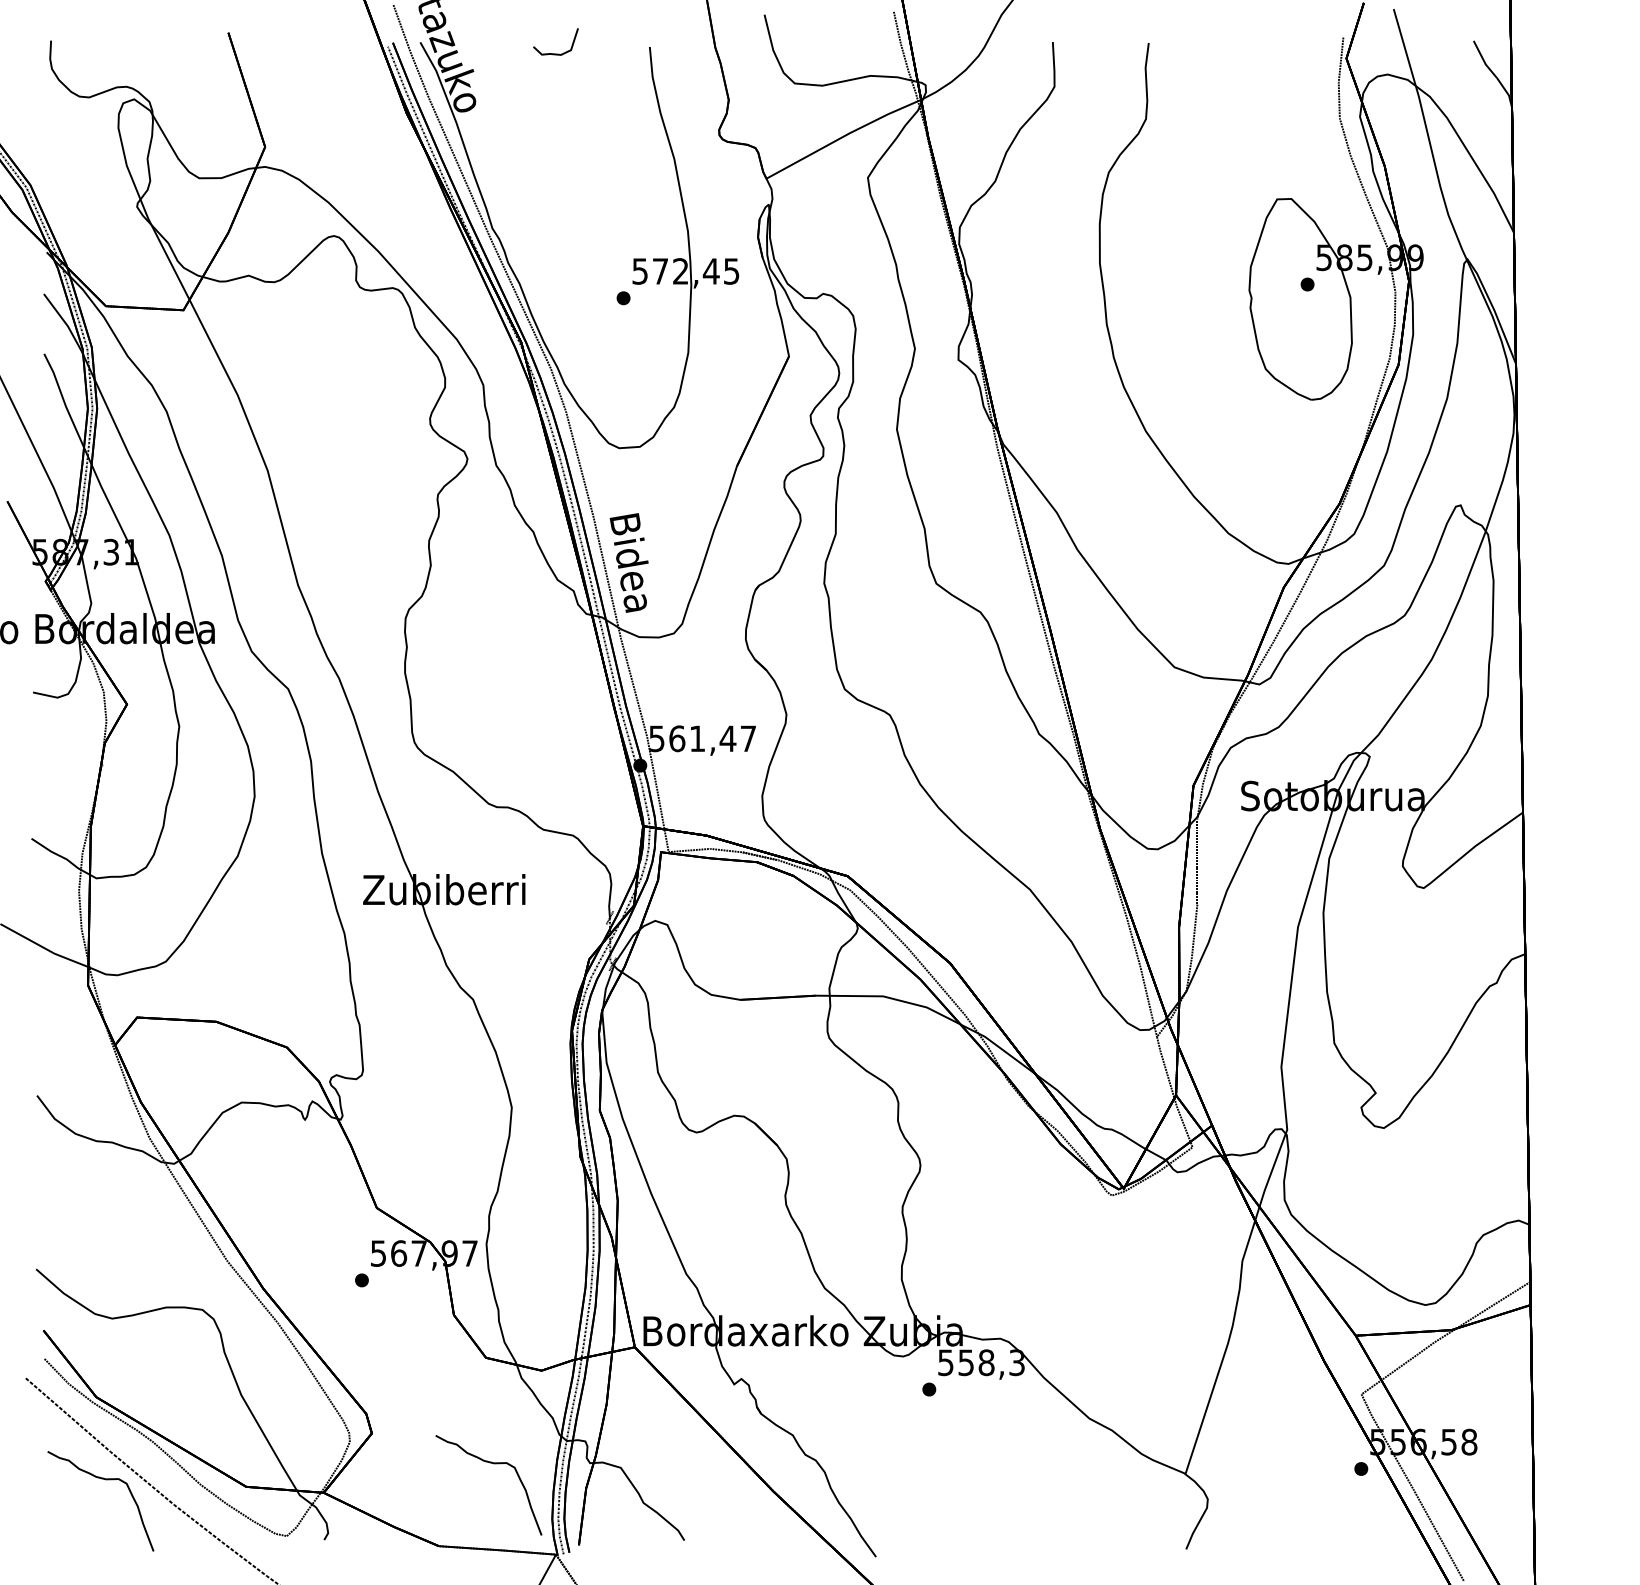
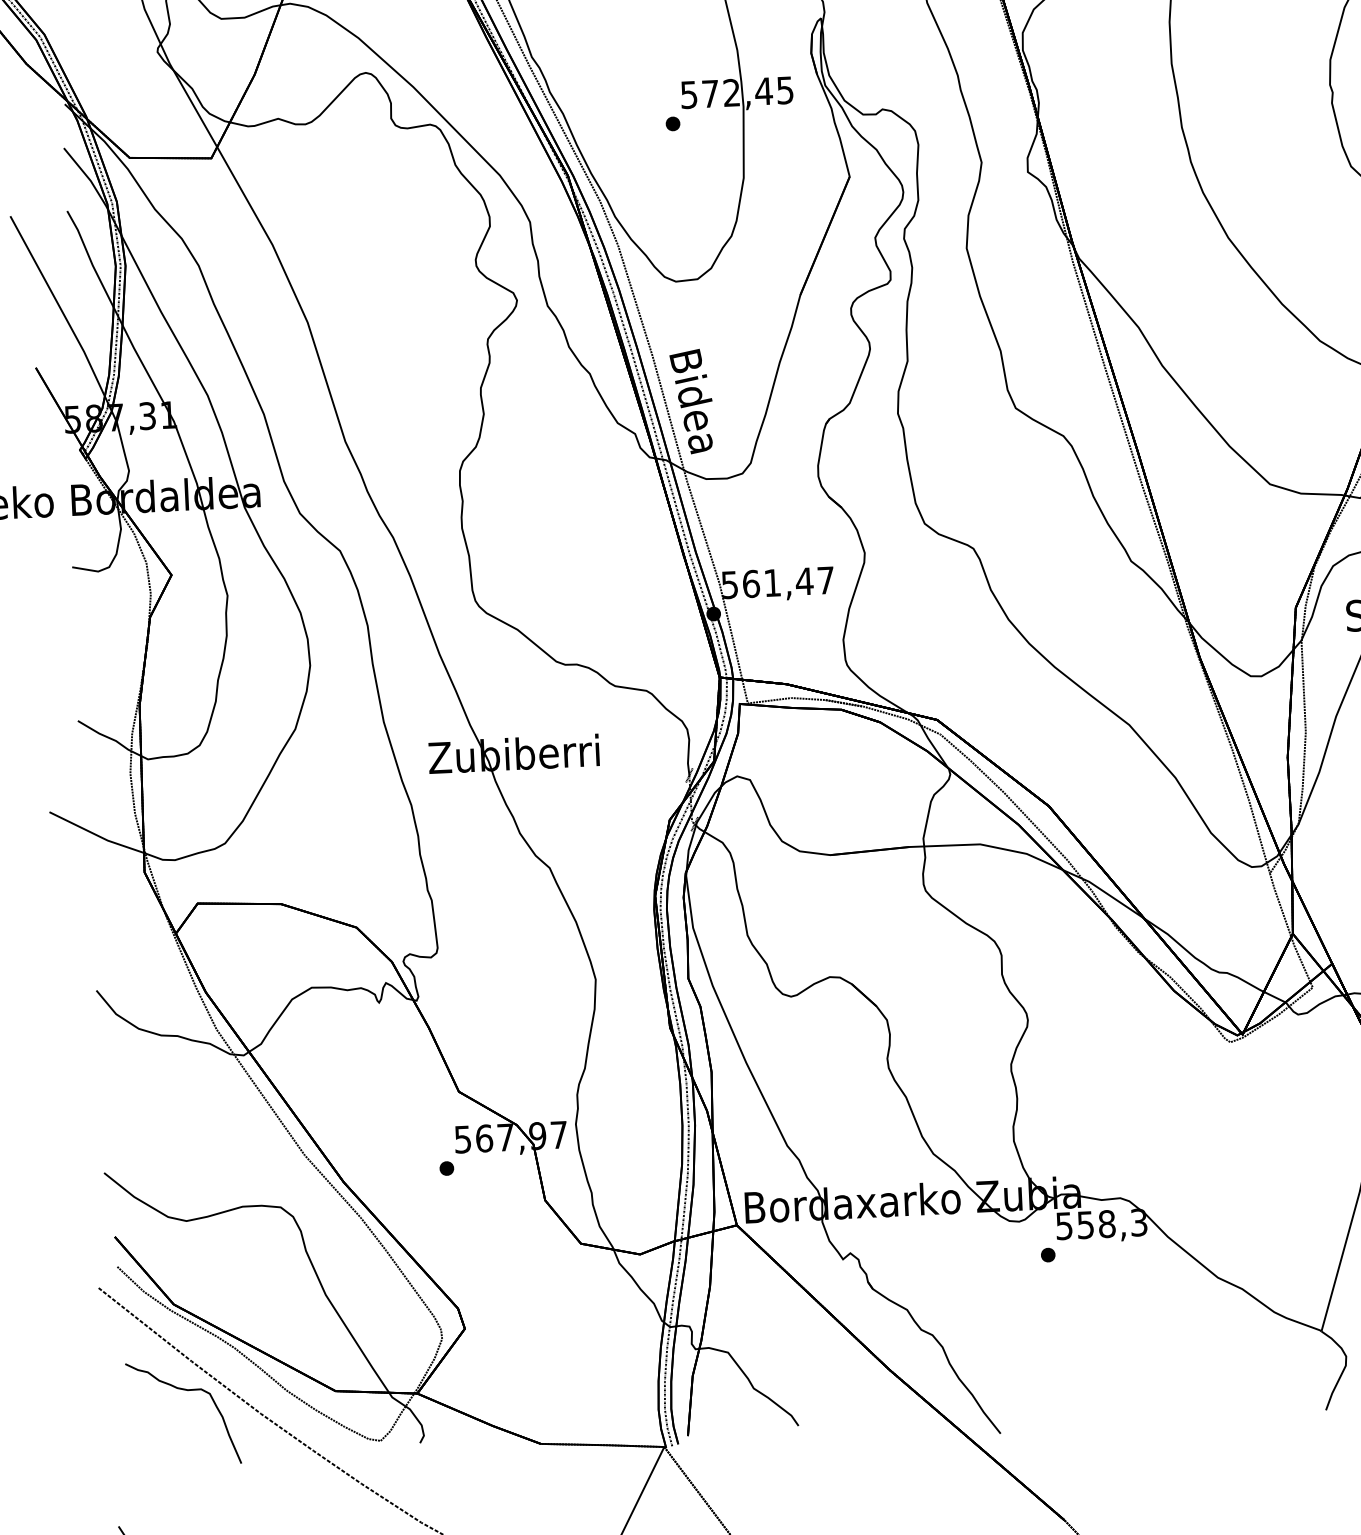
curve: (493, 1464) -> (594, 1355), removed

